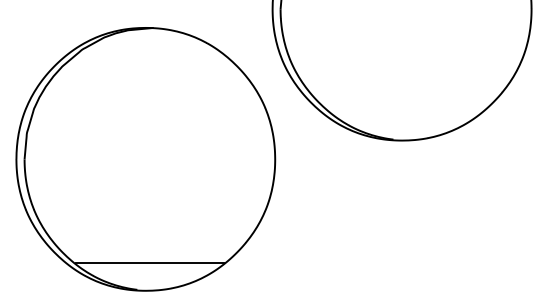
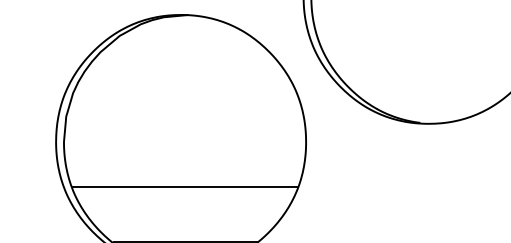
line: (150, 206) -> (185, 187), added

